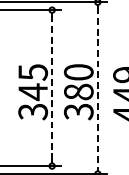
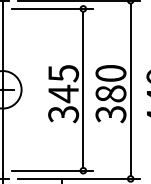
line: (52, 88) -> (83, 90), dashed -> solid
line: (97, 88) -> (130, 90), dashed -> solid

